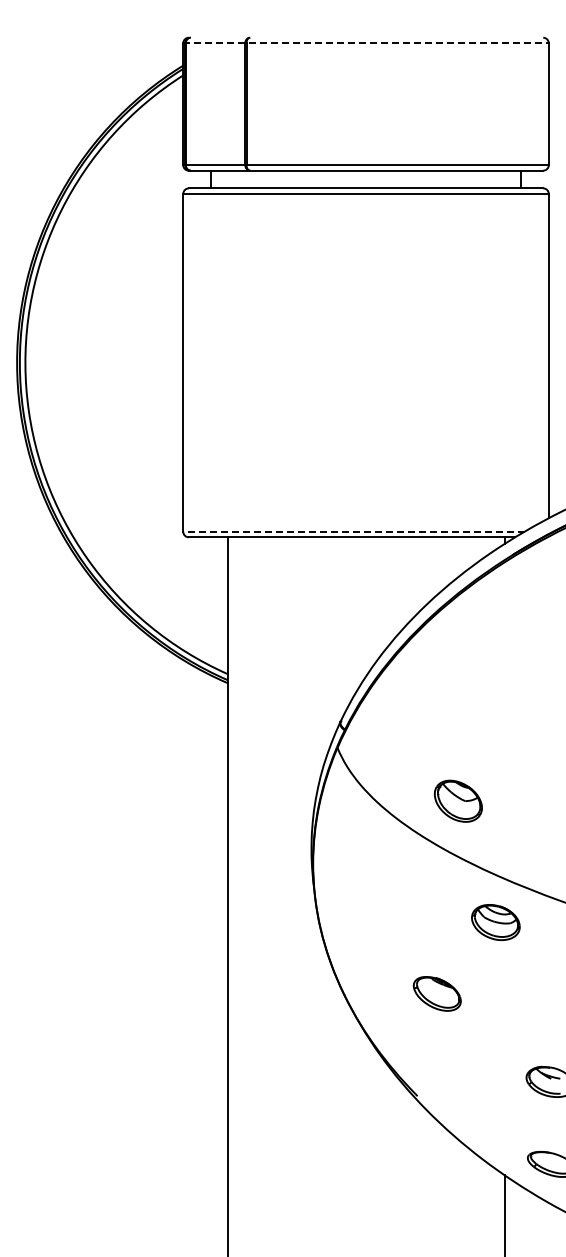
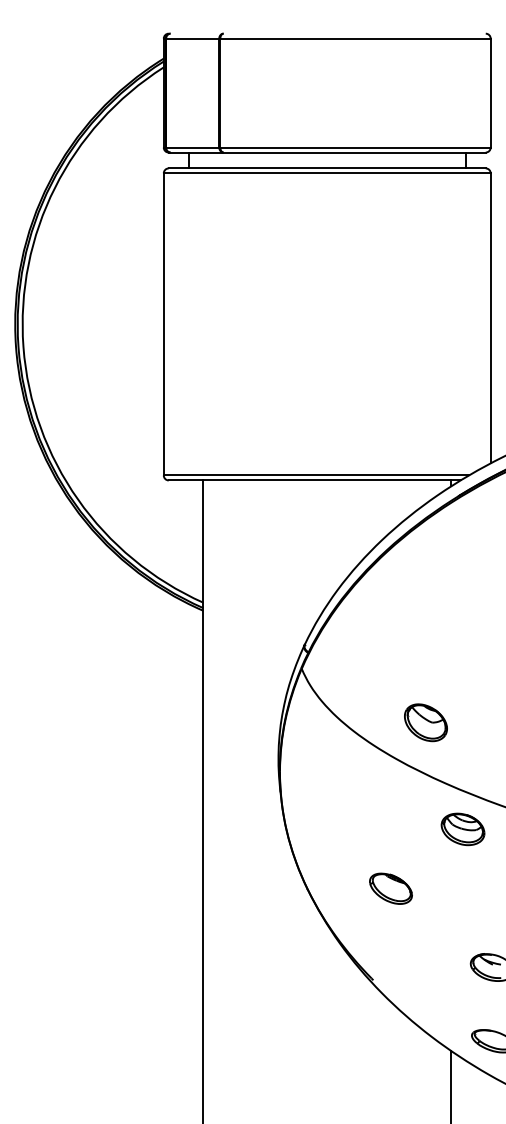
line: (366, 43) -> (327, 38), dashed -> solid
line: (353, 531) -> (316, 475), dashed -> solid
part: (458, 800) -> (426, 722), moved
part: (495, 922) -> (462, 829), moved

